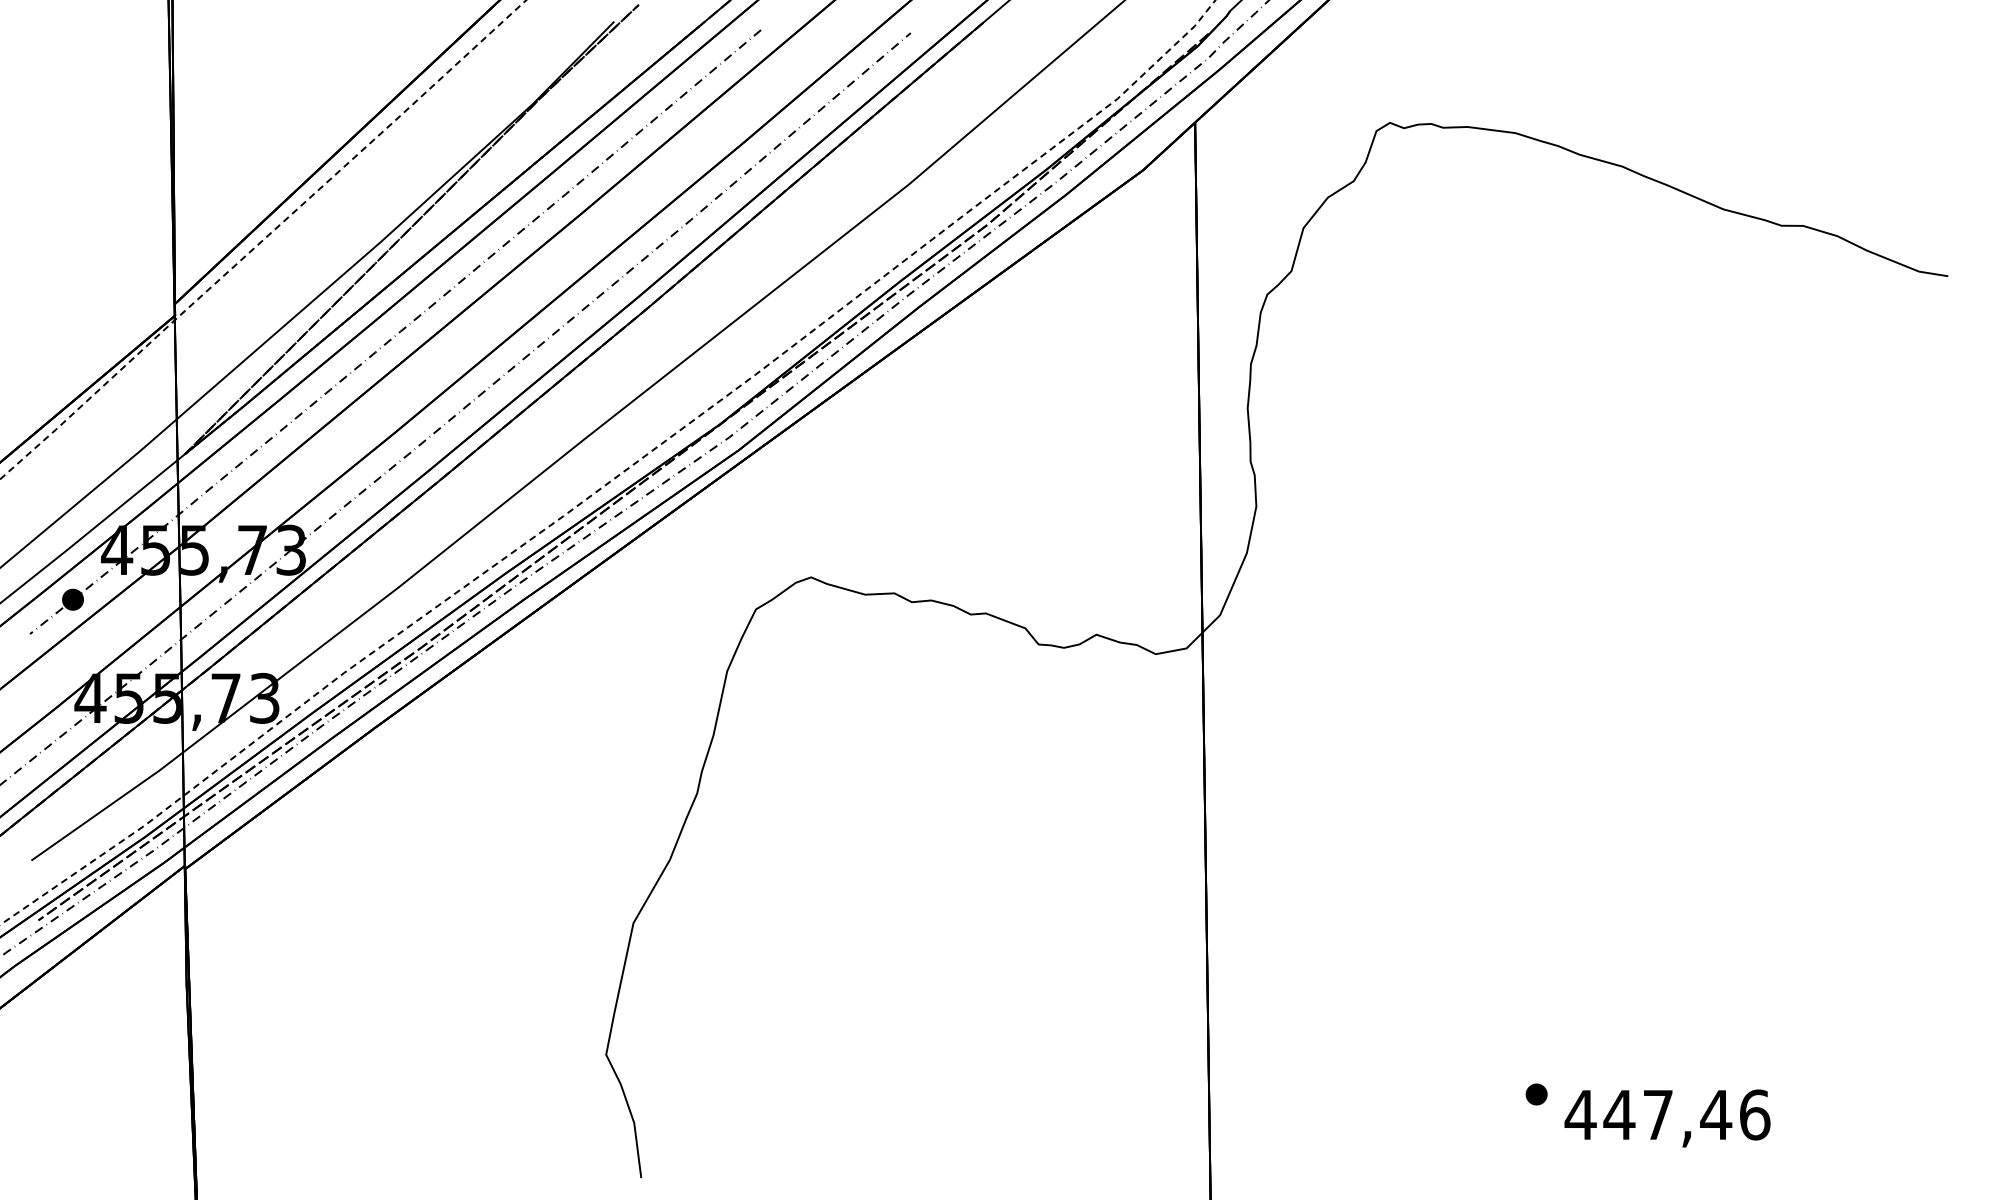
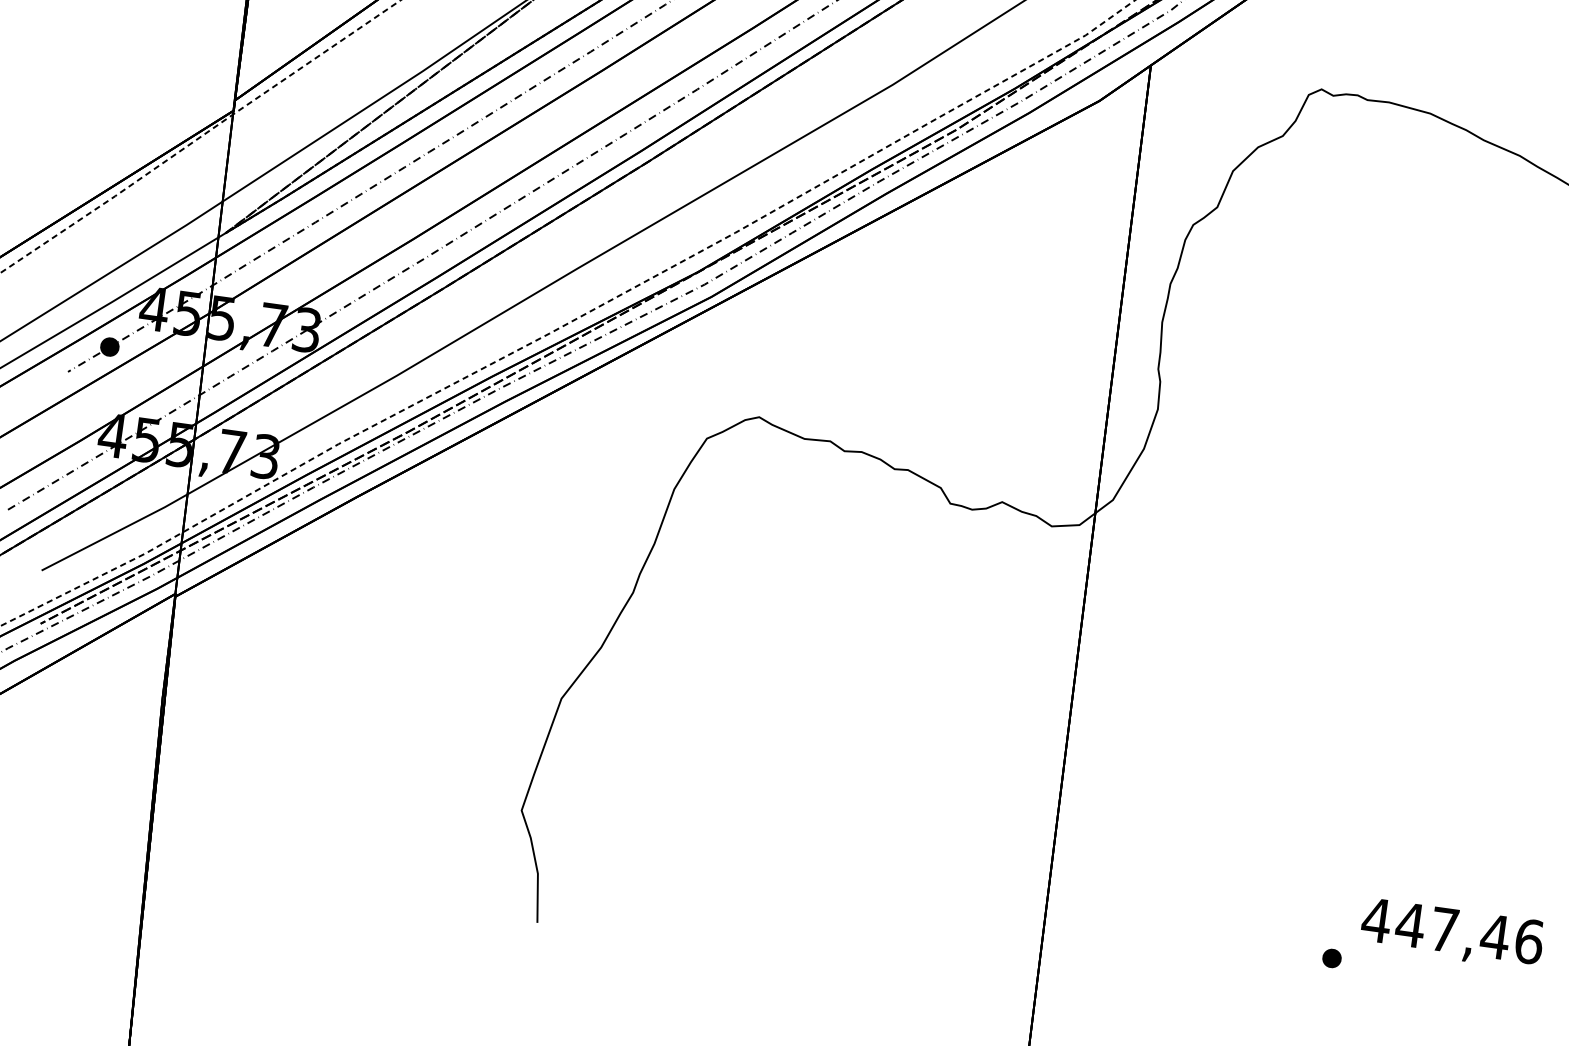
text: (1667, 1118) -> (1452, 934), moved

